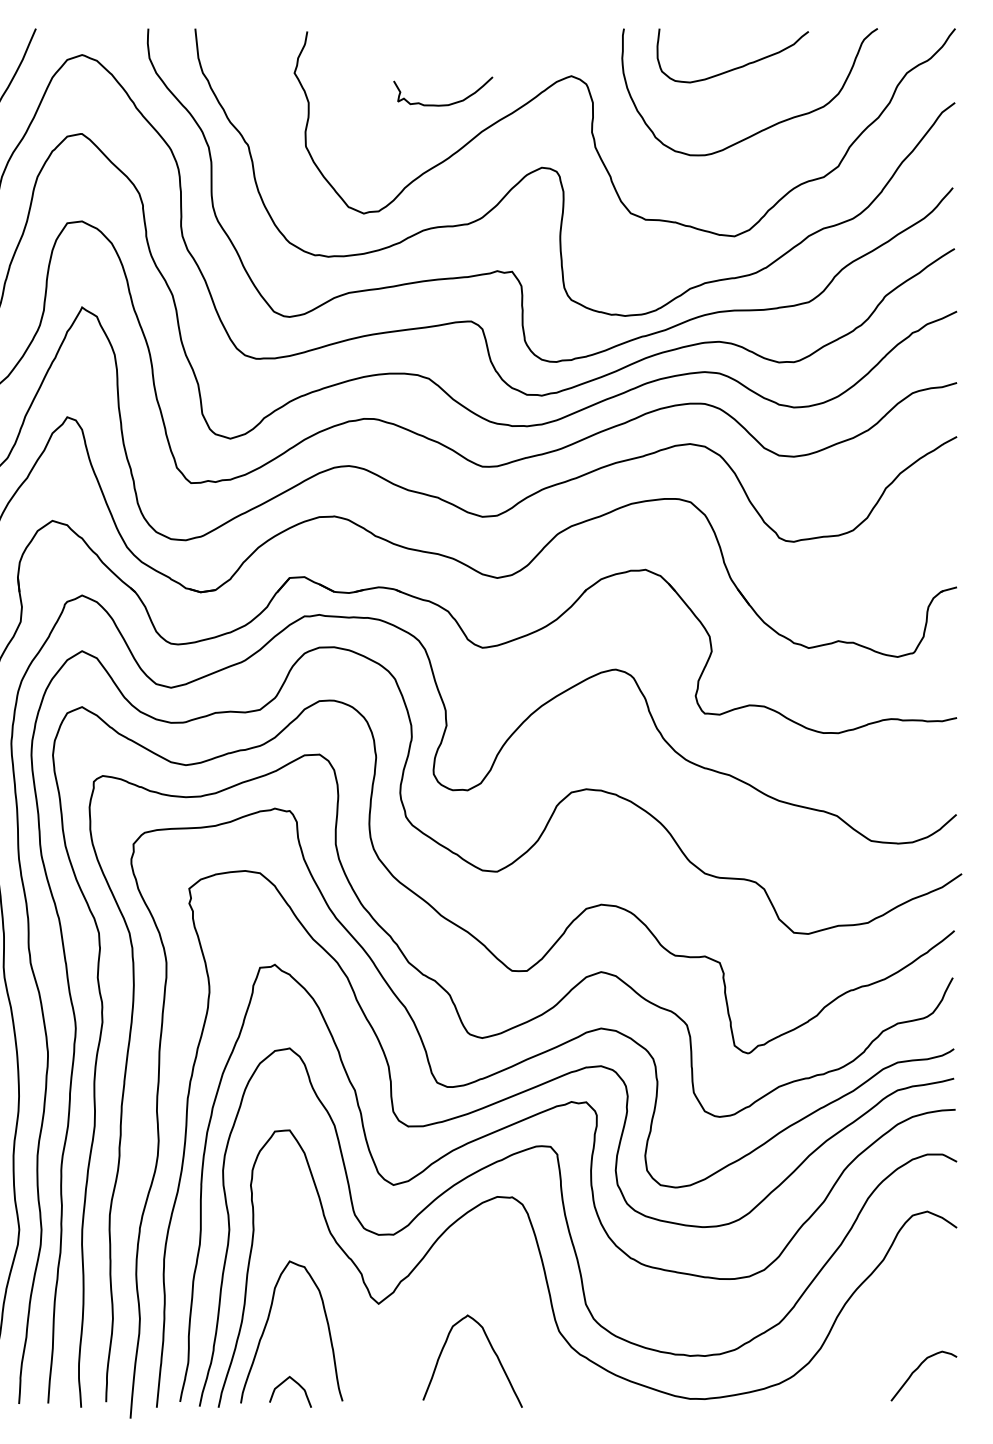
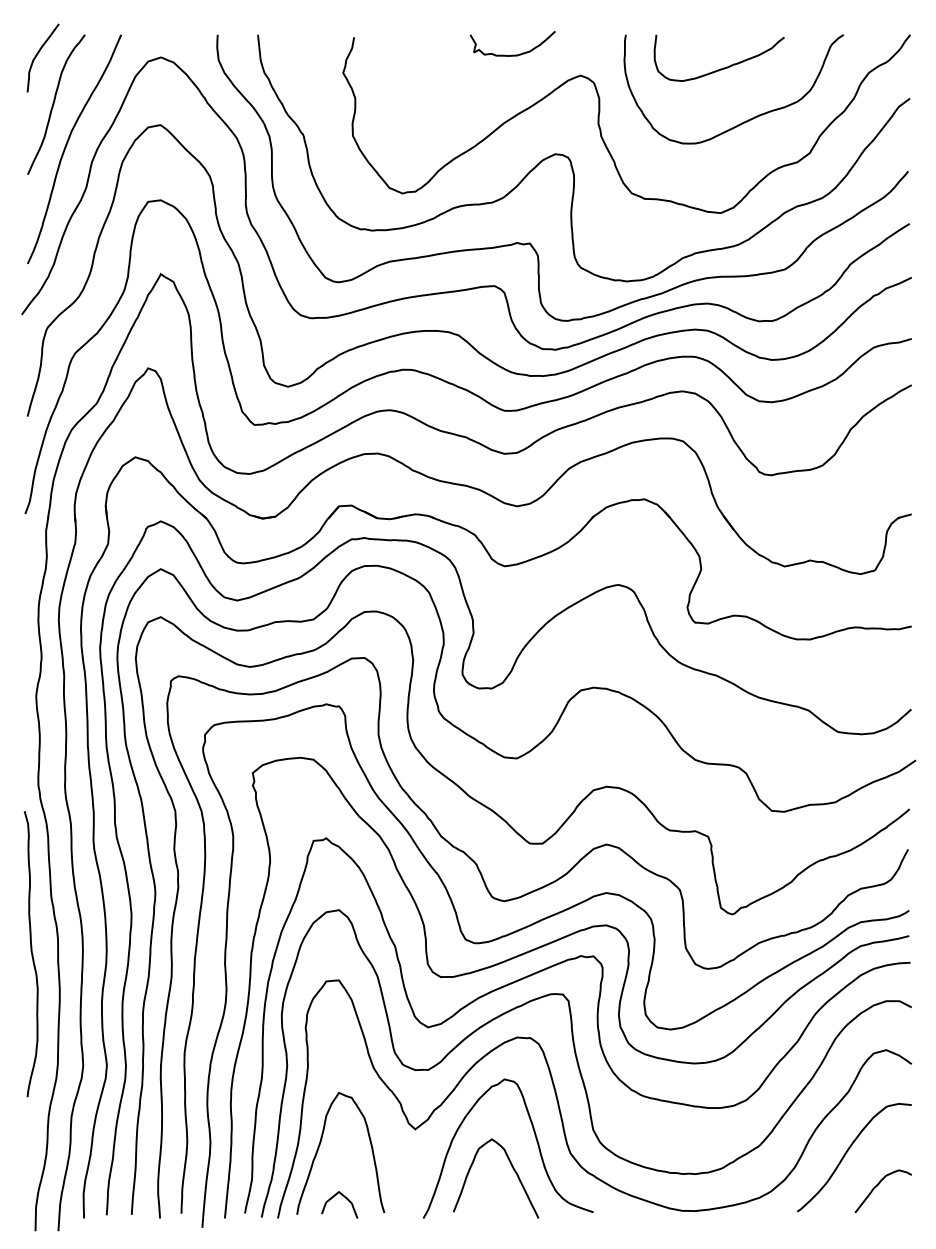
curve: (442, 103) -> (512, 54), moved
curve: (519, 1319) -> (536, 1142), added
curve: (883, 1329) -> (848, 1151), added

